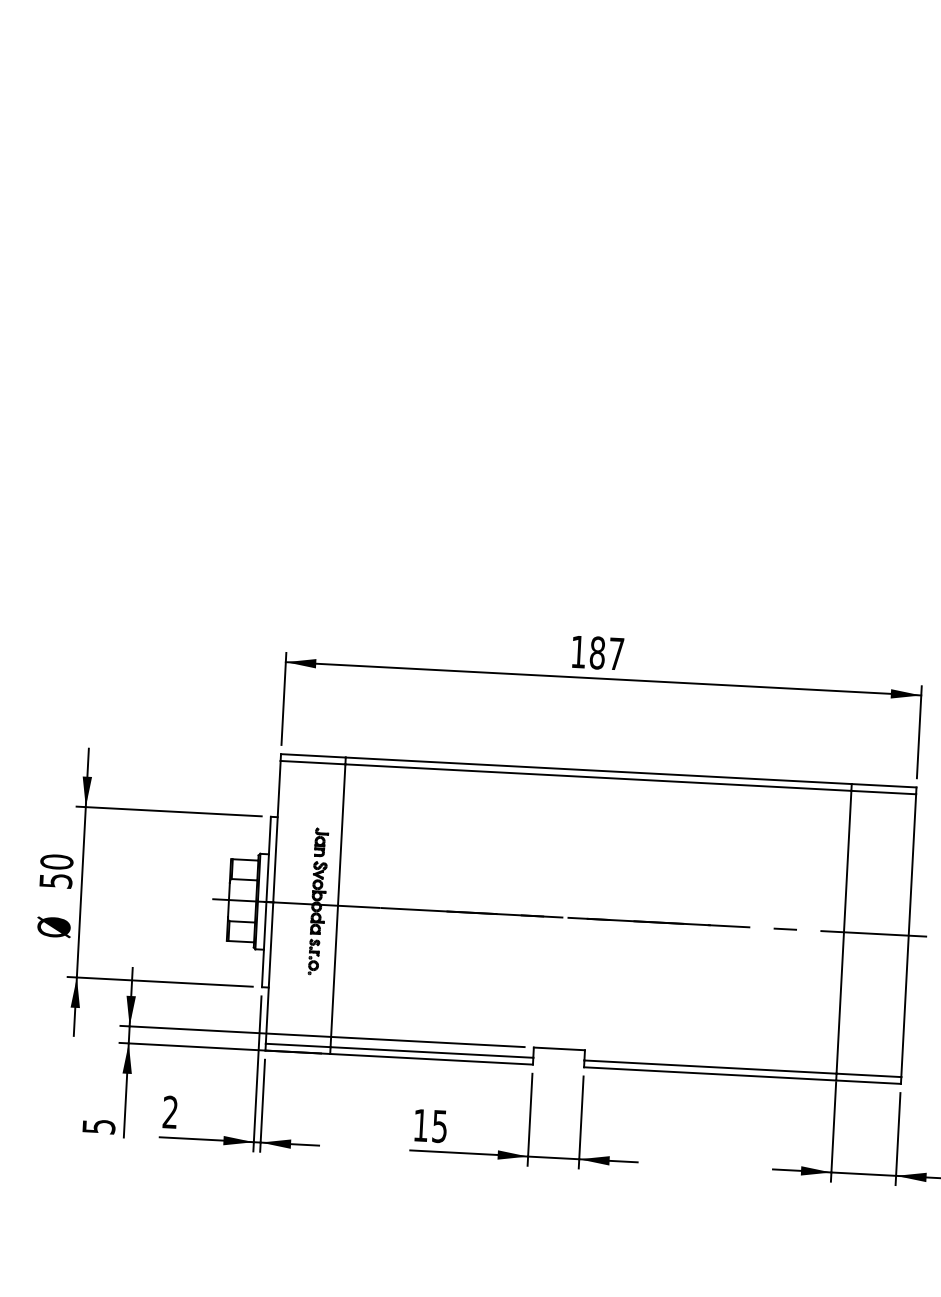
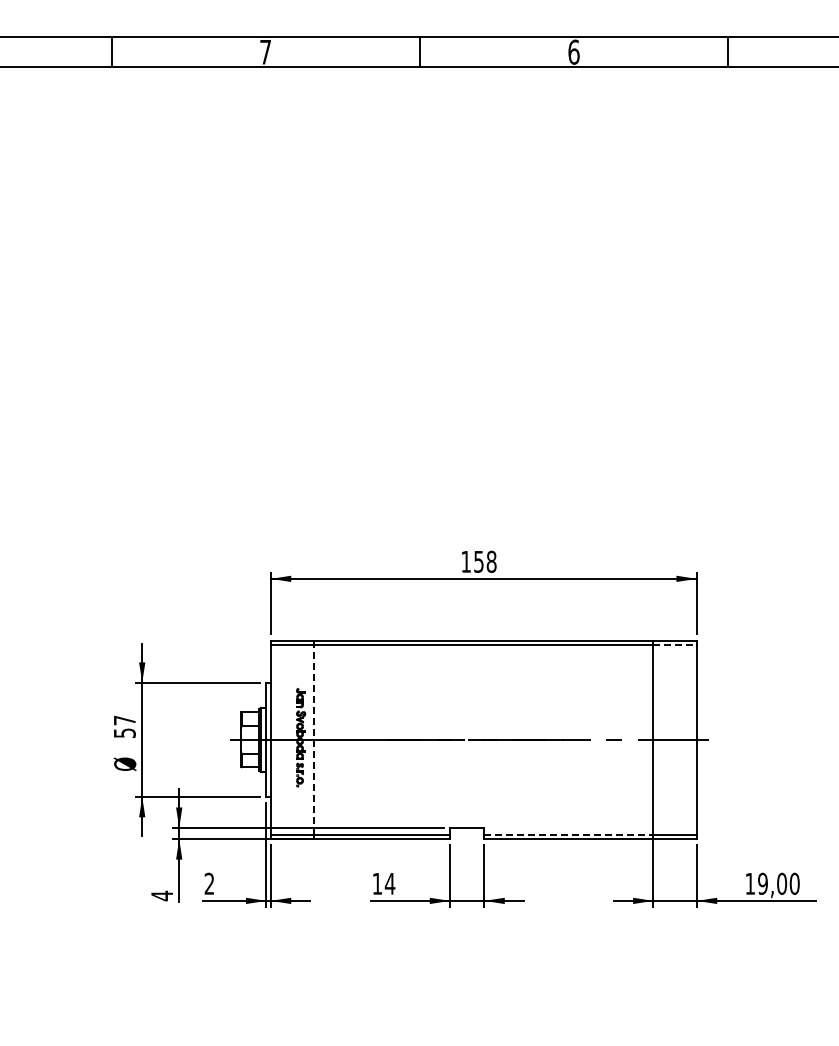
text: (607, 653) -> (485, 561), 187 -> 158
line: (884, 793) -> (675, 645), solid -> dashed
text: (56, 861) -> (124, 720), 50 -> 57
line: (338, 905) -> (314, 739), solid -> dashed
line: (709, 1066) -> (568, 834), solid -> dashed
text: (438, 1125) -> (389, 883), 15 -> 14
text: (99, 1126) -> (162, 895), 5 -> 4

